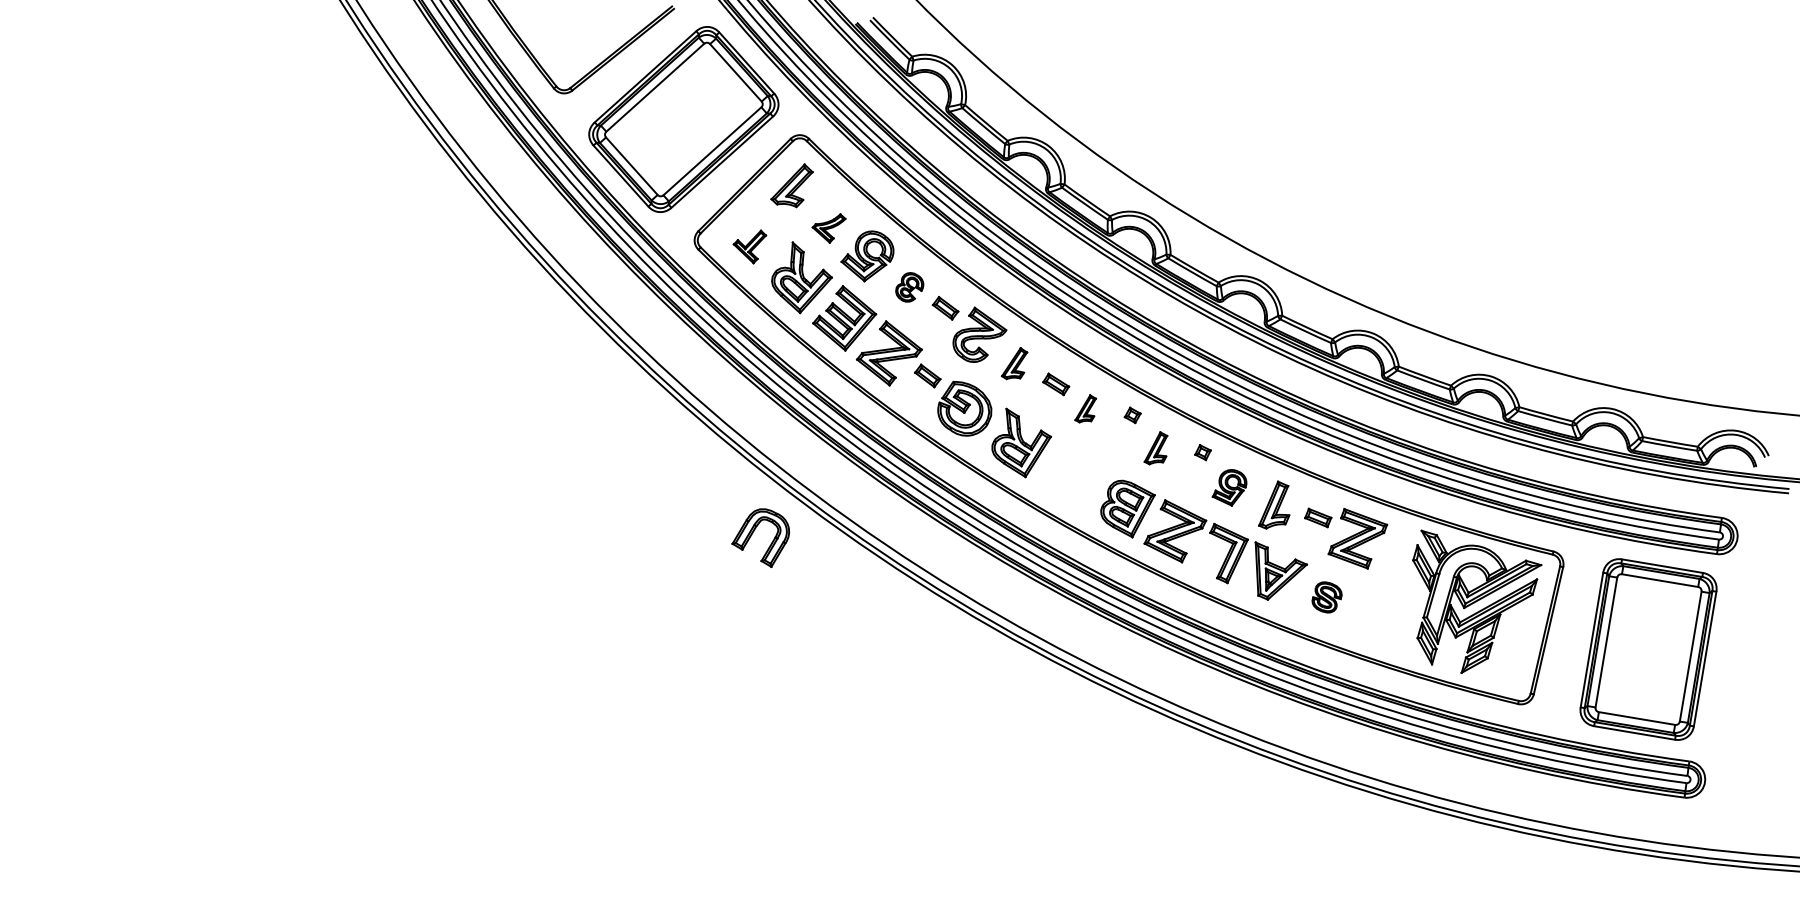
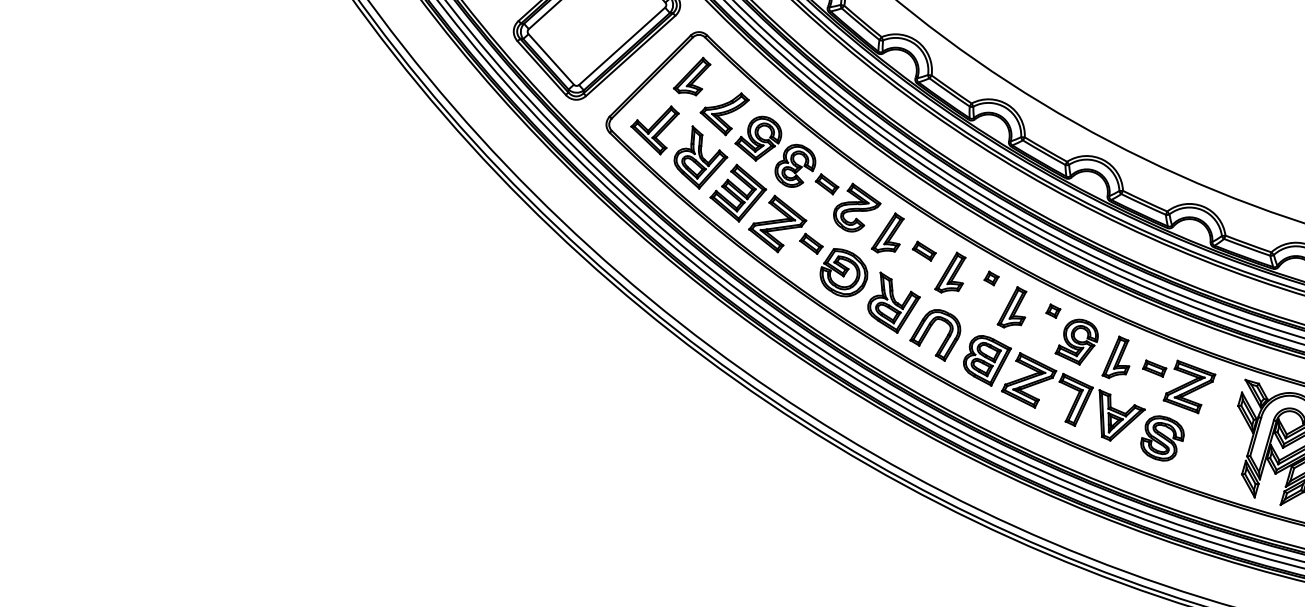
part: (828, 228) -> (724, 114), size x1.67
part: (749, 246) -> (654, 130), size x1.67
part: (909, 287) -> (795, 166), size x1.67
part: (1014, 363) -> (887, 232), size x1.43
part: (1085, 408) -> (950, 272), size x1.67
part: (1155, 448) -> (1011, 307), size x1.43
part: (1229, 487) -> (1076, 341), size x1.43
part: (753, 533) -> (928, 331), moved
part: (1326, 597) -> (1161, 438), size x1.67

